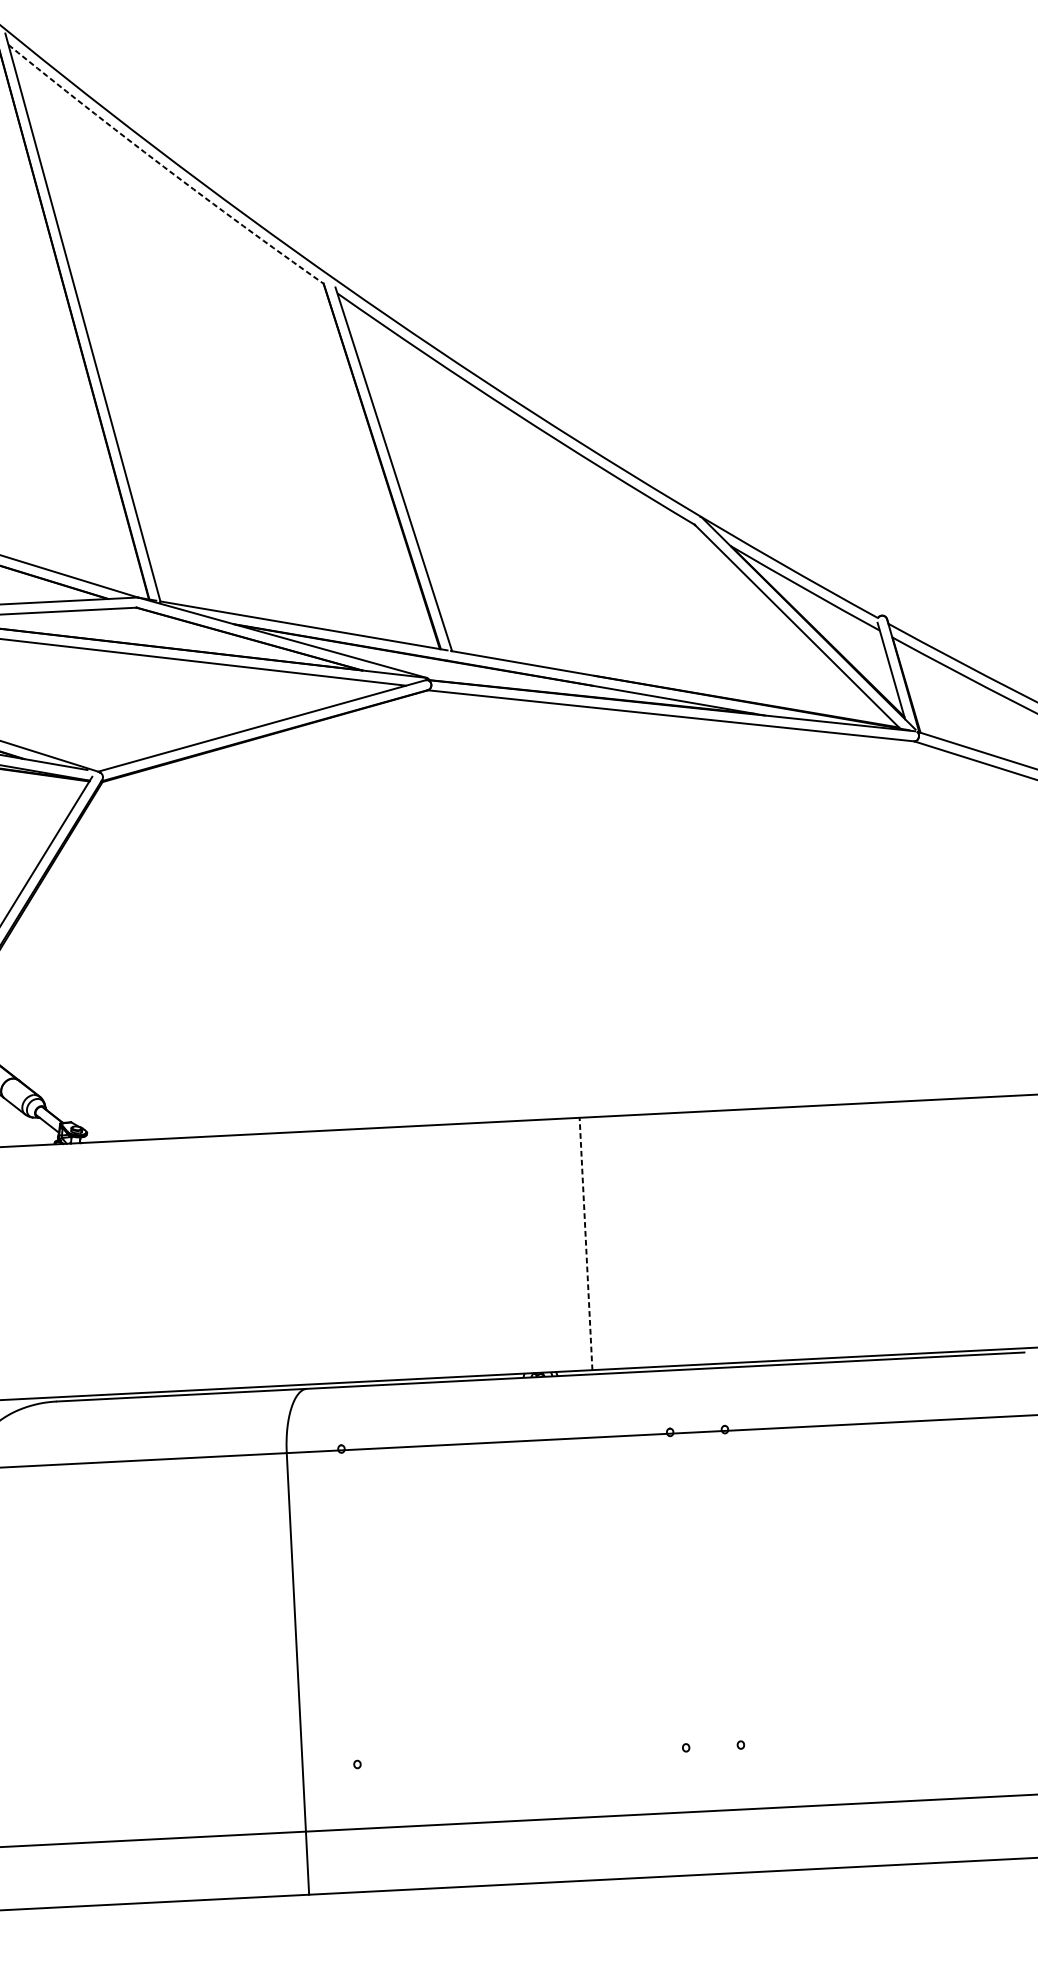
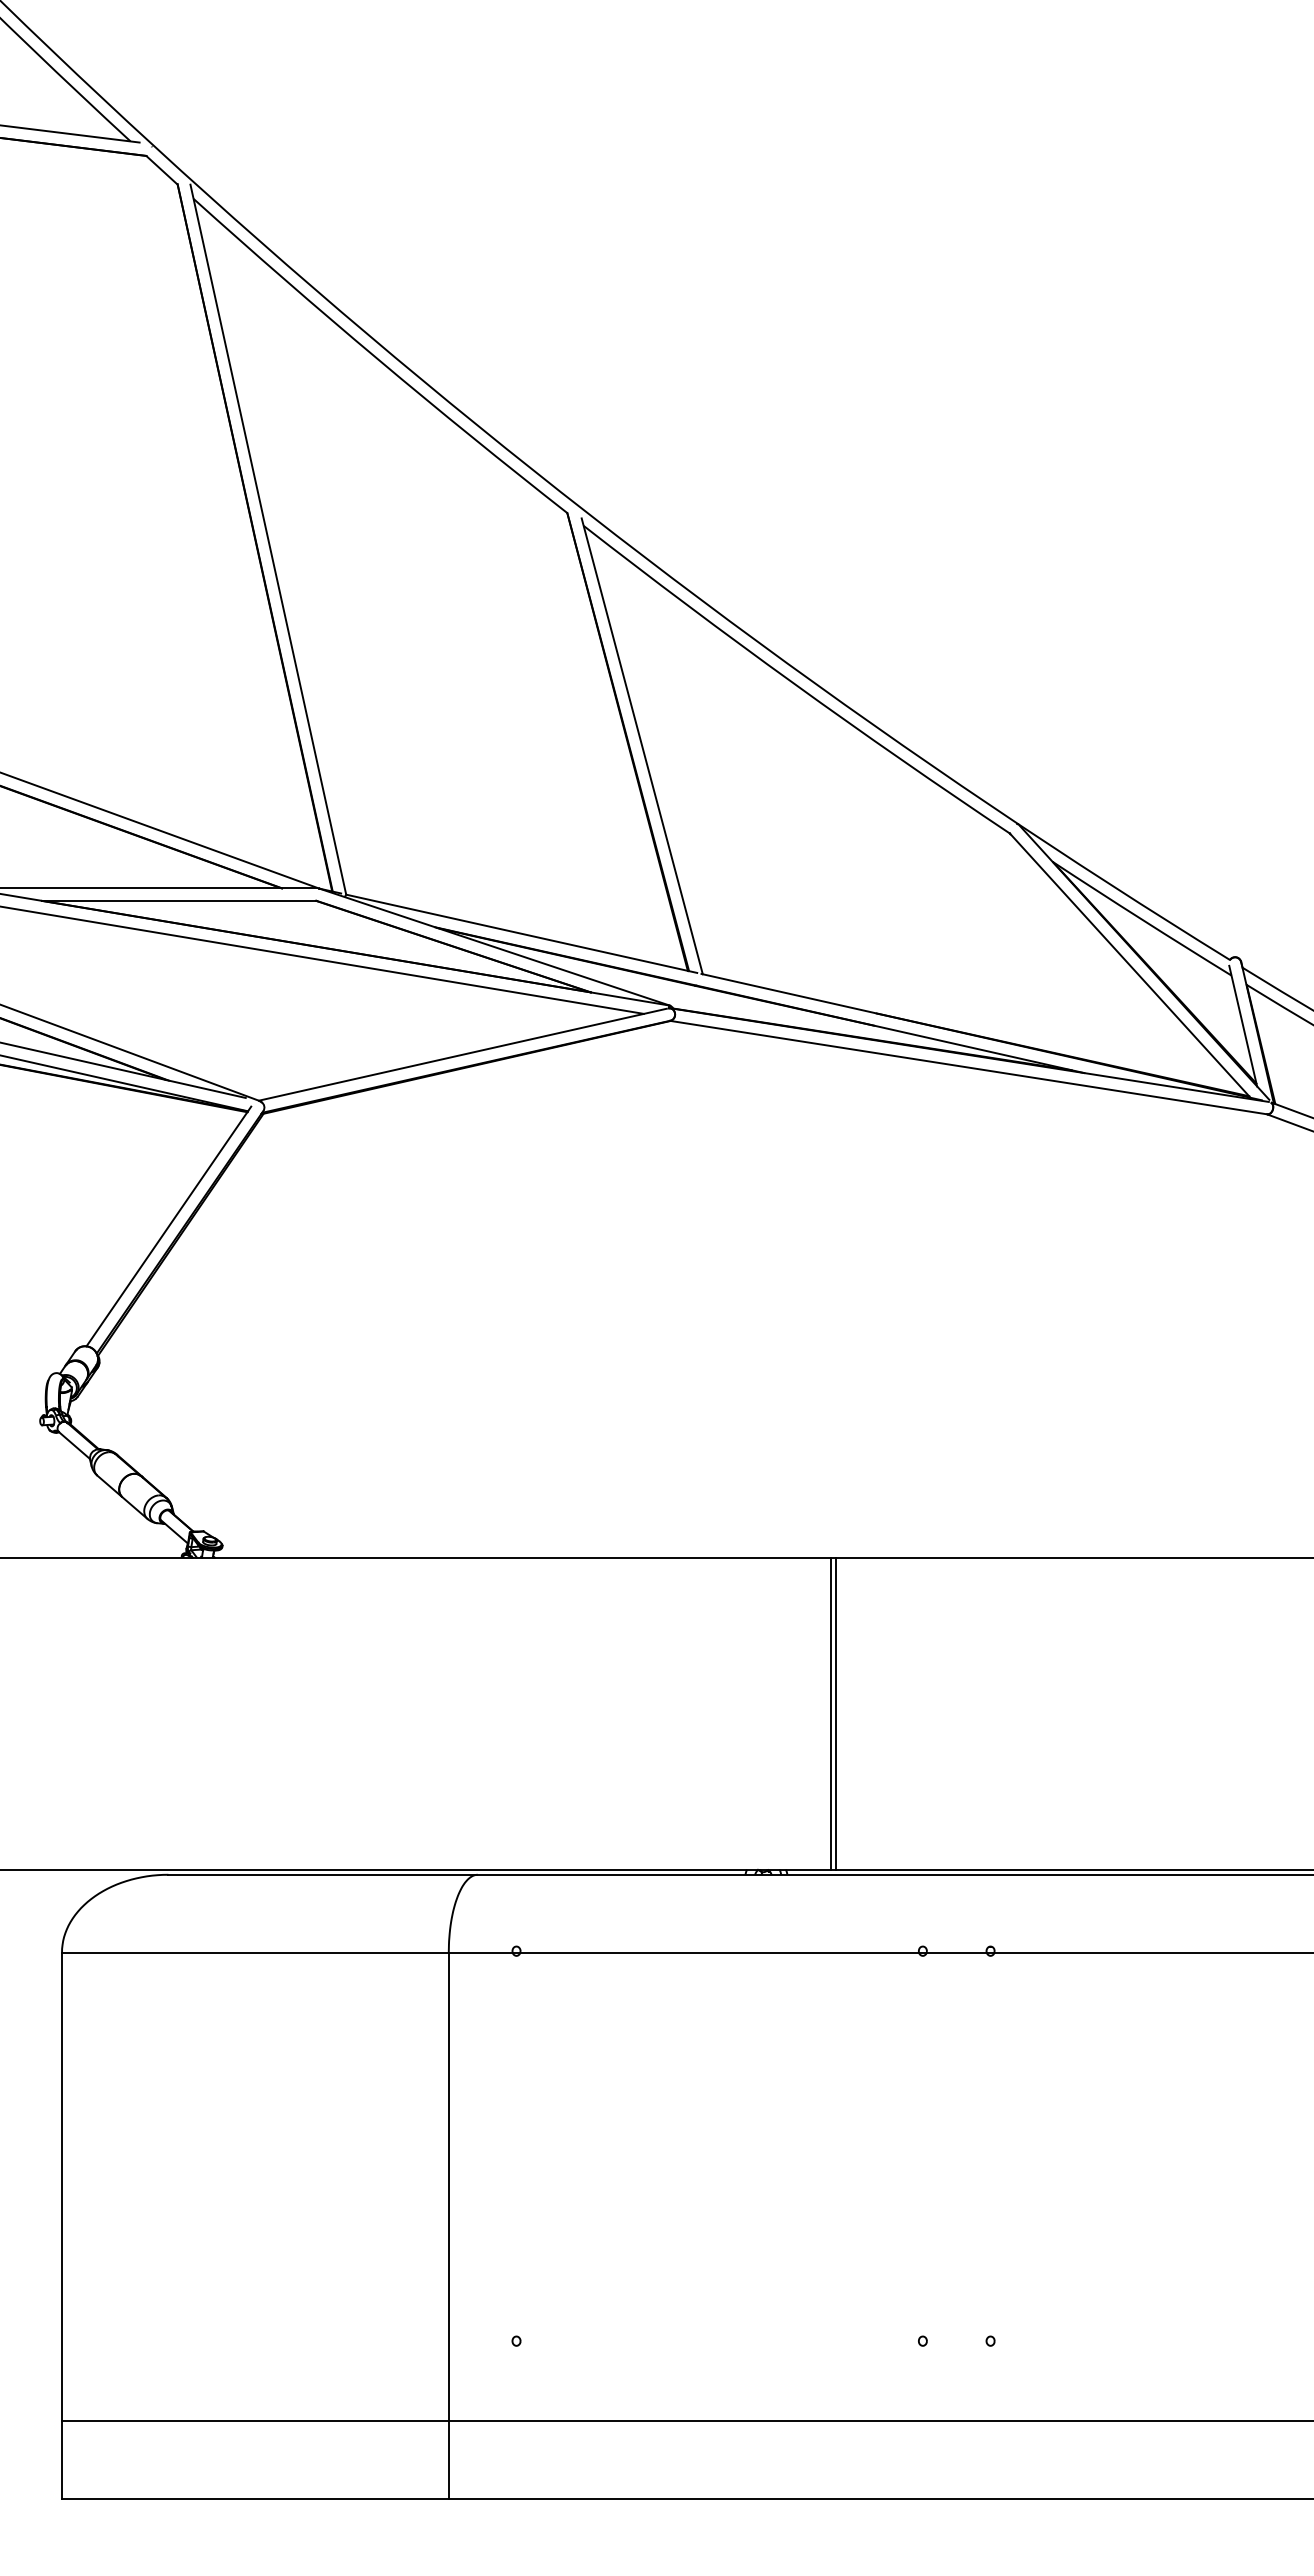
arc: (163, 167) -> (377, 359), dashed -> solid
line: (585, 1243) -> (830, 1713), dashed -> solid
line: (589, 1243) -> (835, 1713), added

